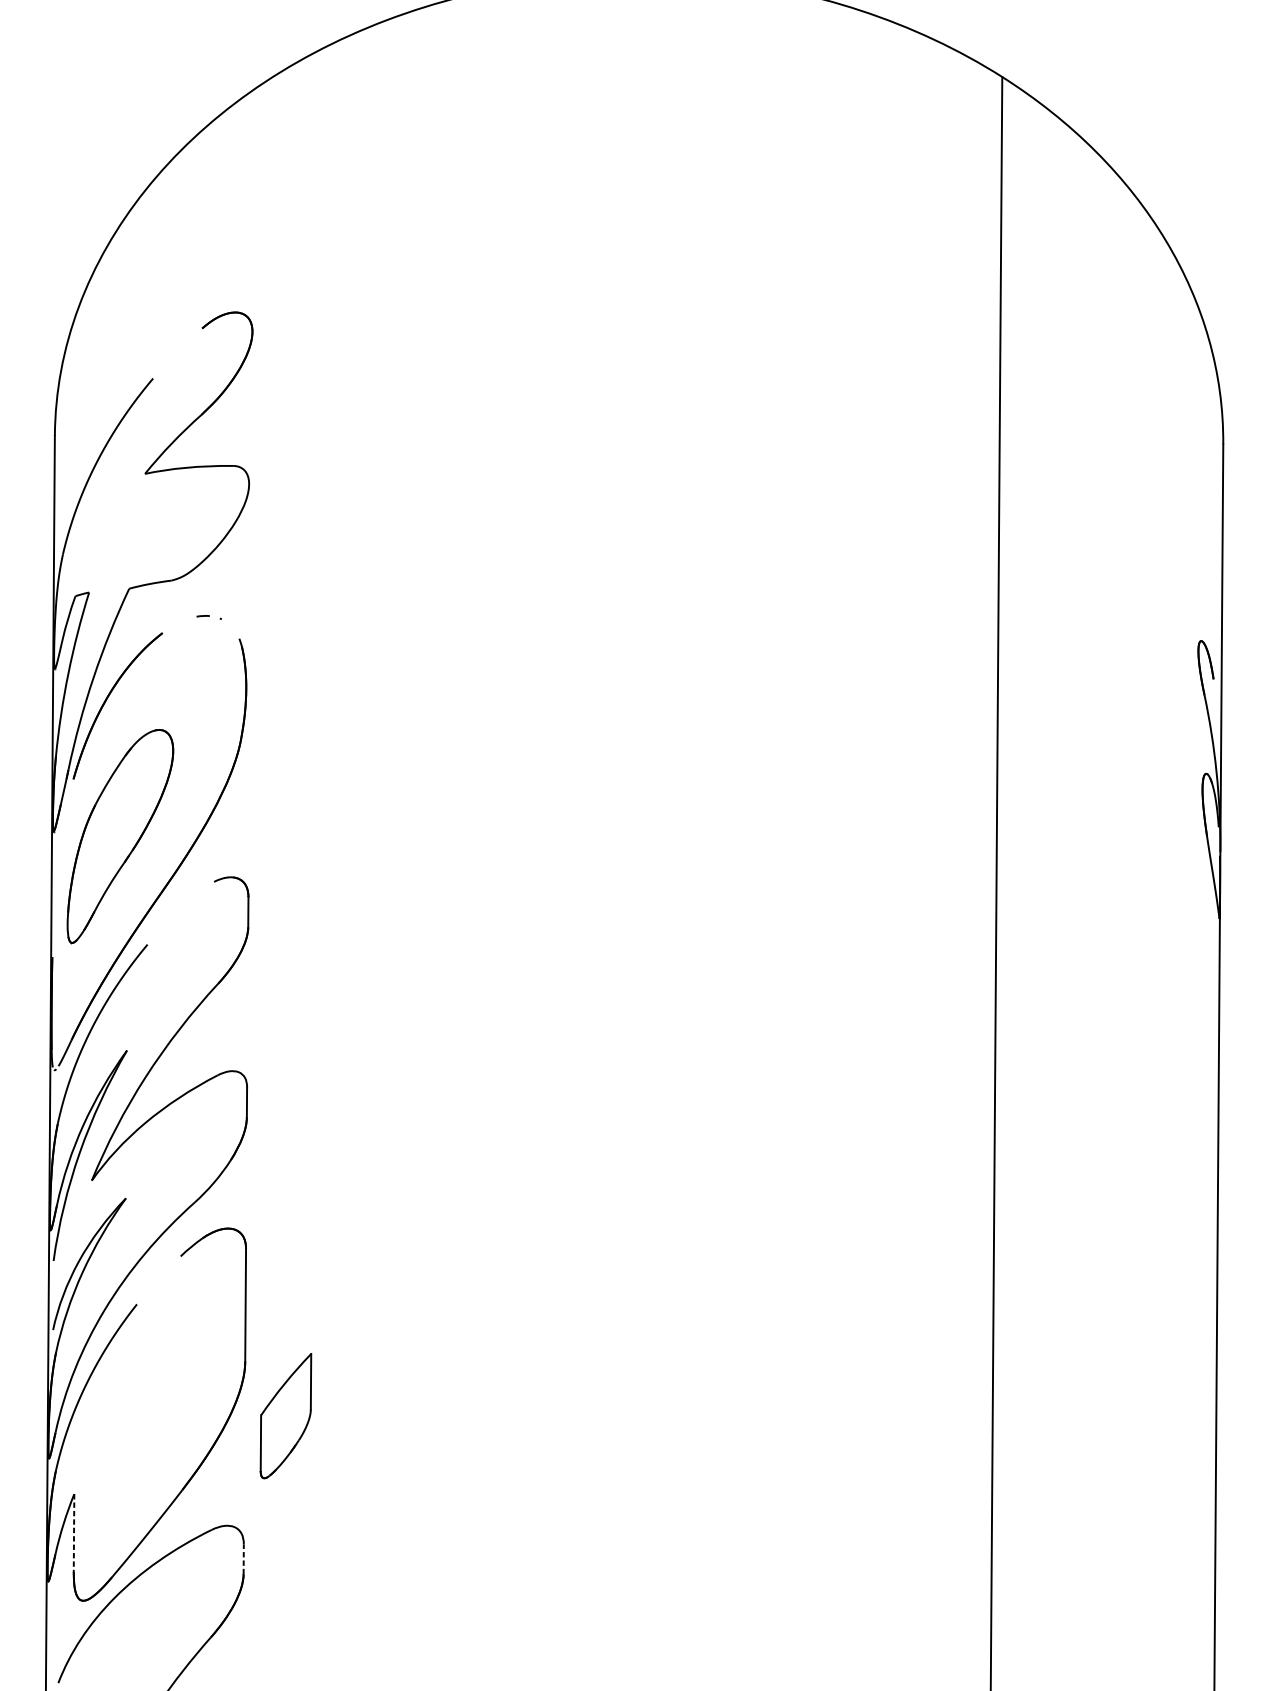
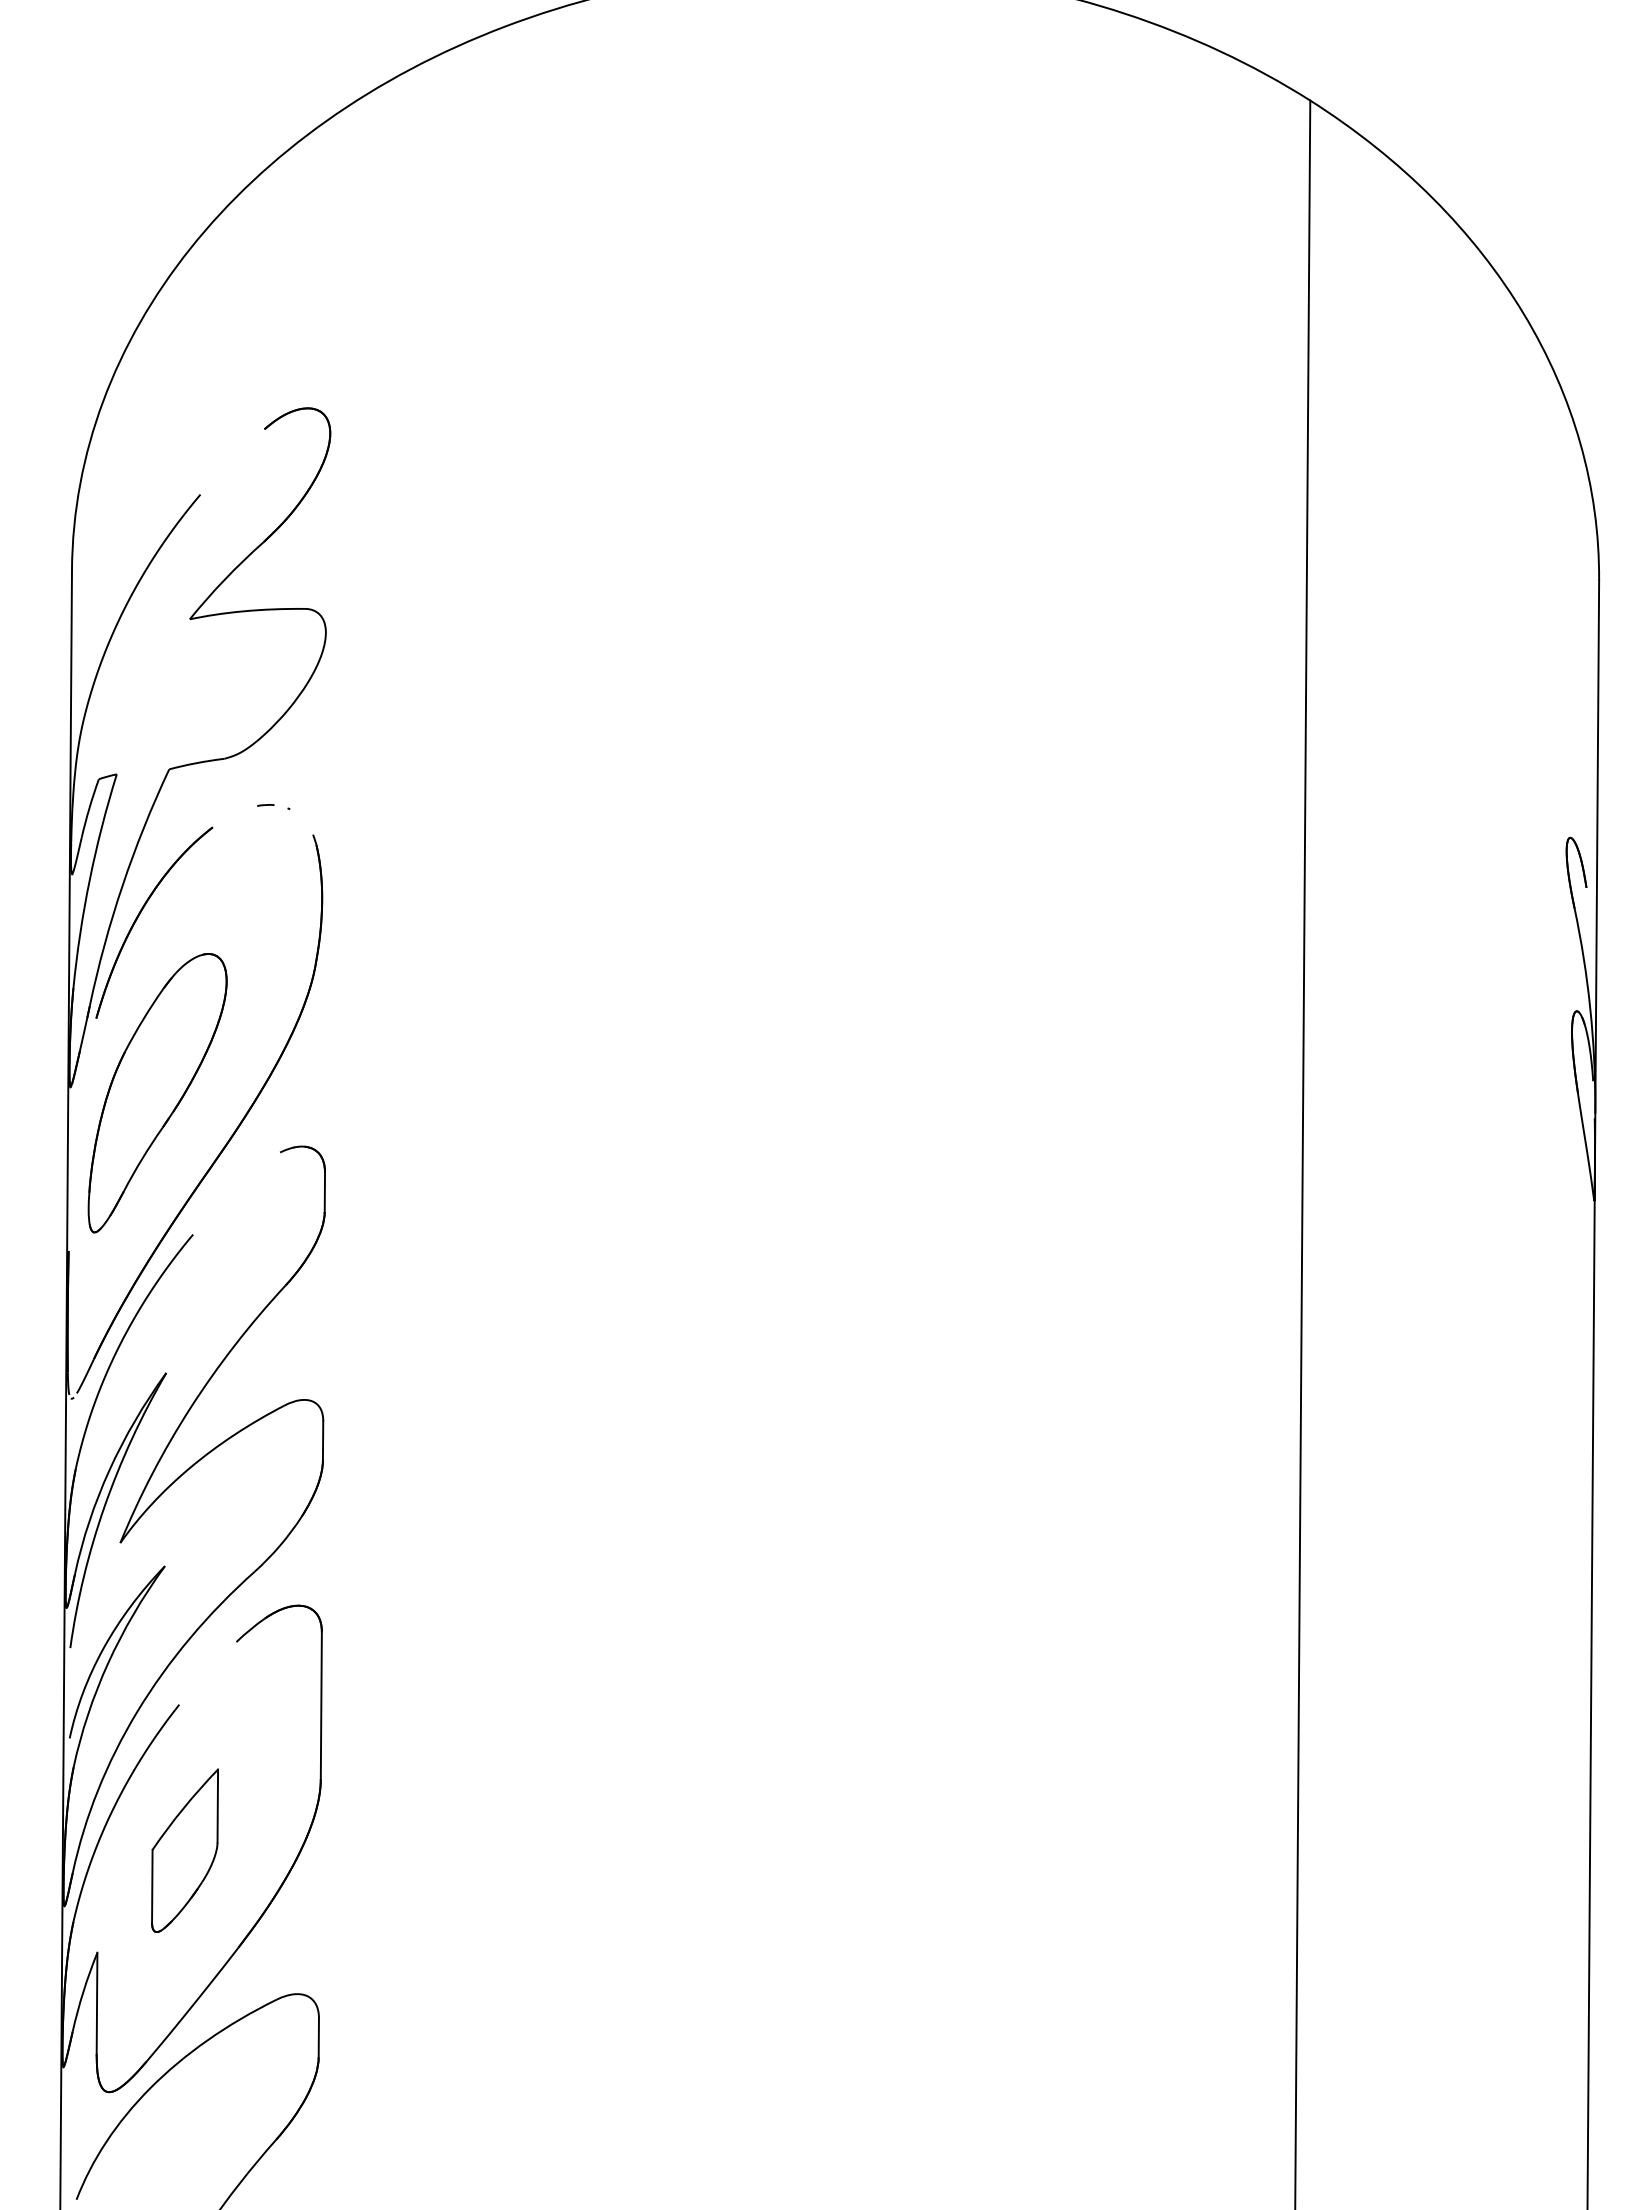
part: (285, 1415) -> (184, 1850), moved
line: (74, 1532) -> (97, 2003), dashed -> solid
line: (243, 1558) -> (318, 2037), dashed -> solid

